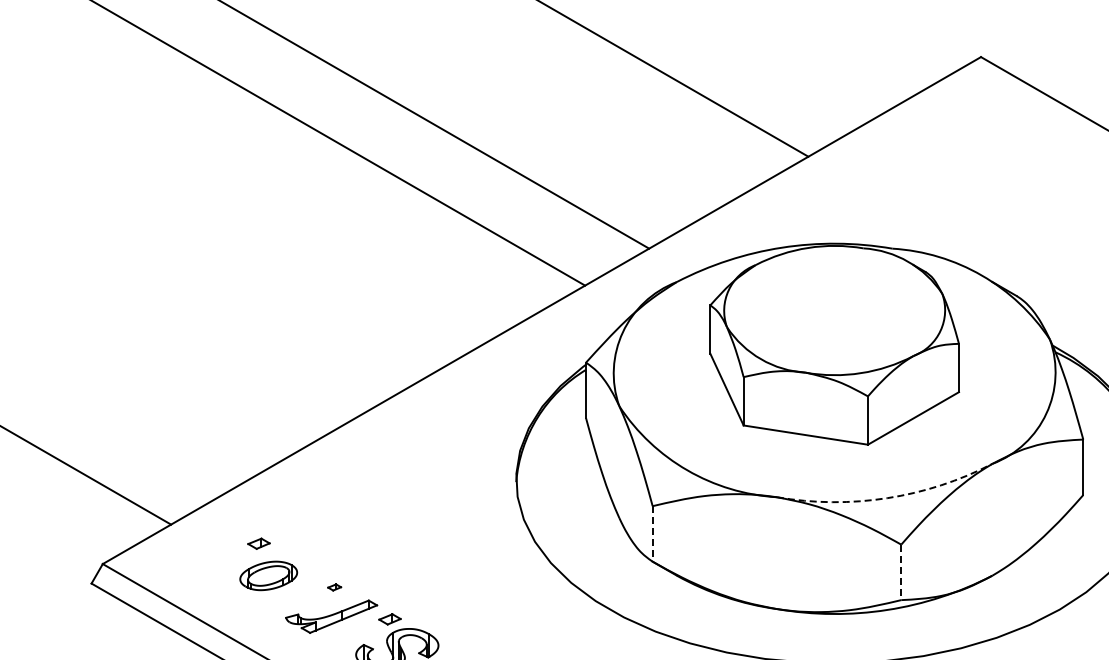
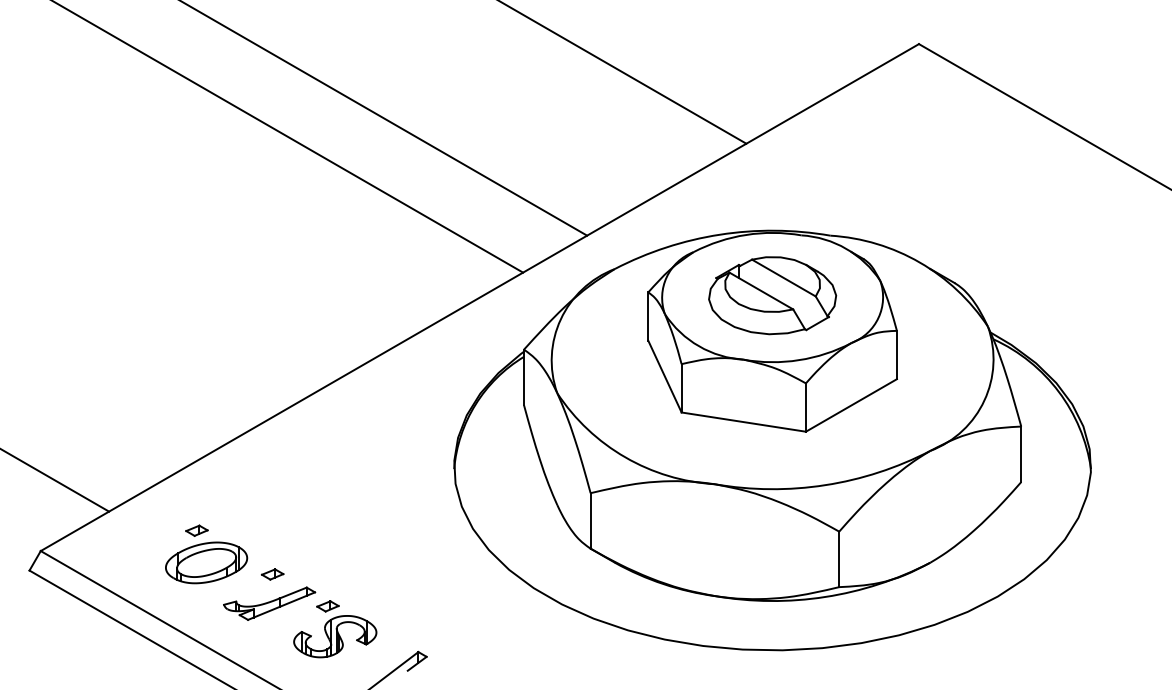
part: (834, 308) -> (772, 295), added
arc: (887, 498) -> (825, 485), dashed -> solid
line: (652, 533) -> (590, 520), dashed -> solid
line: (901, 572) -> (839, 559), dashed -> solid
part: (268, 575) -> (206, 562), size x1.43
part: (334, 587) -> (272, 574), size x1.67

